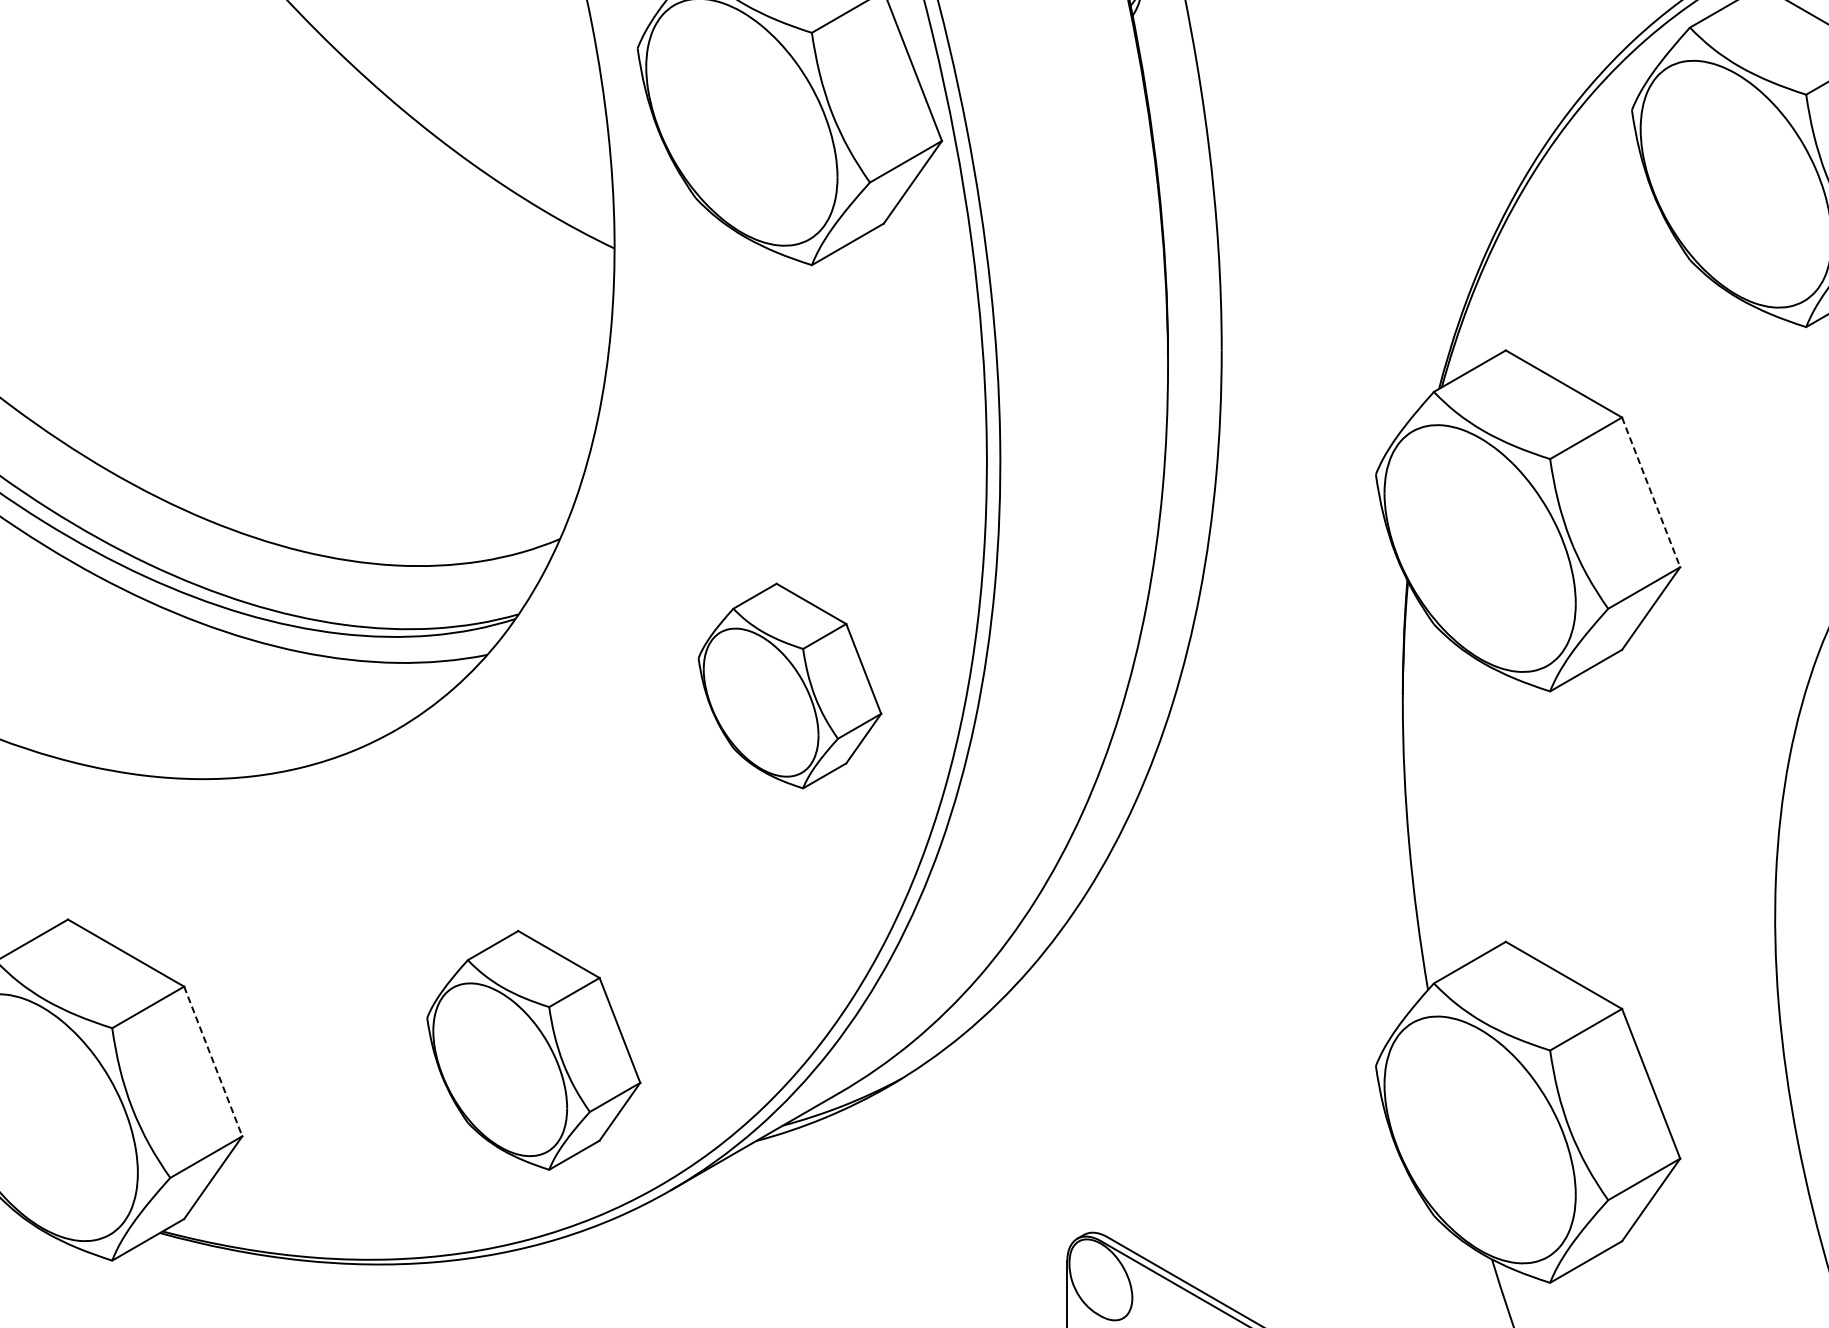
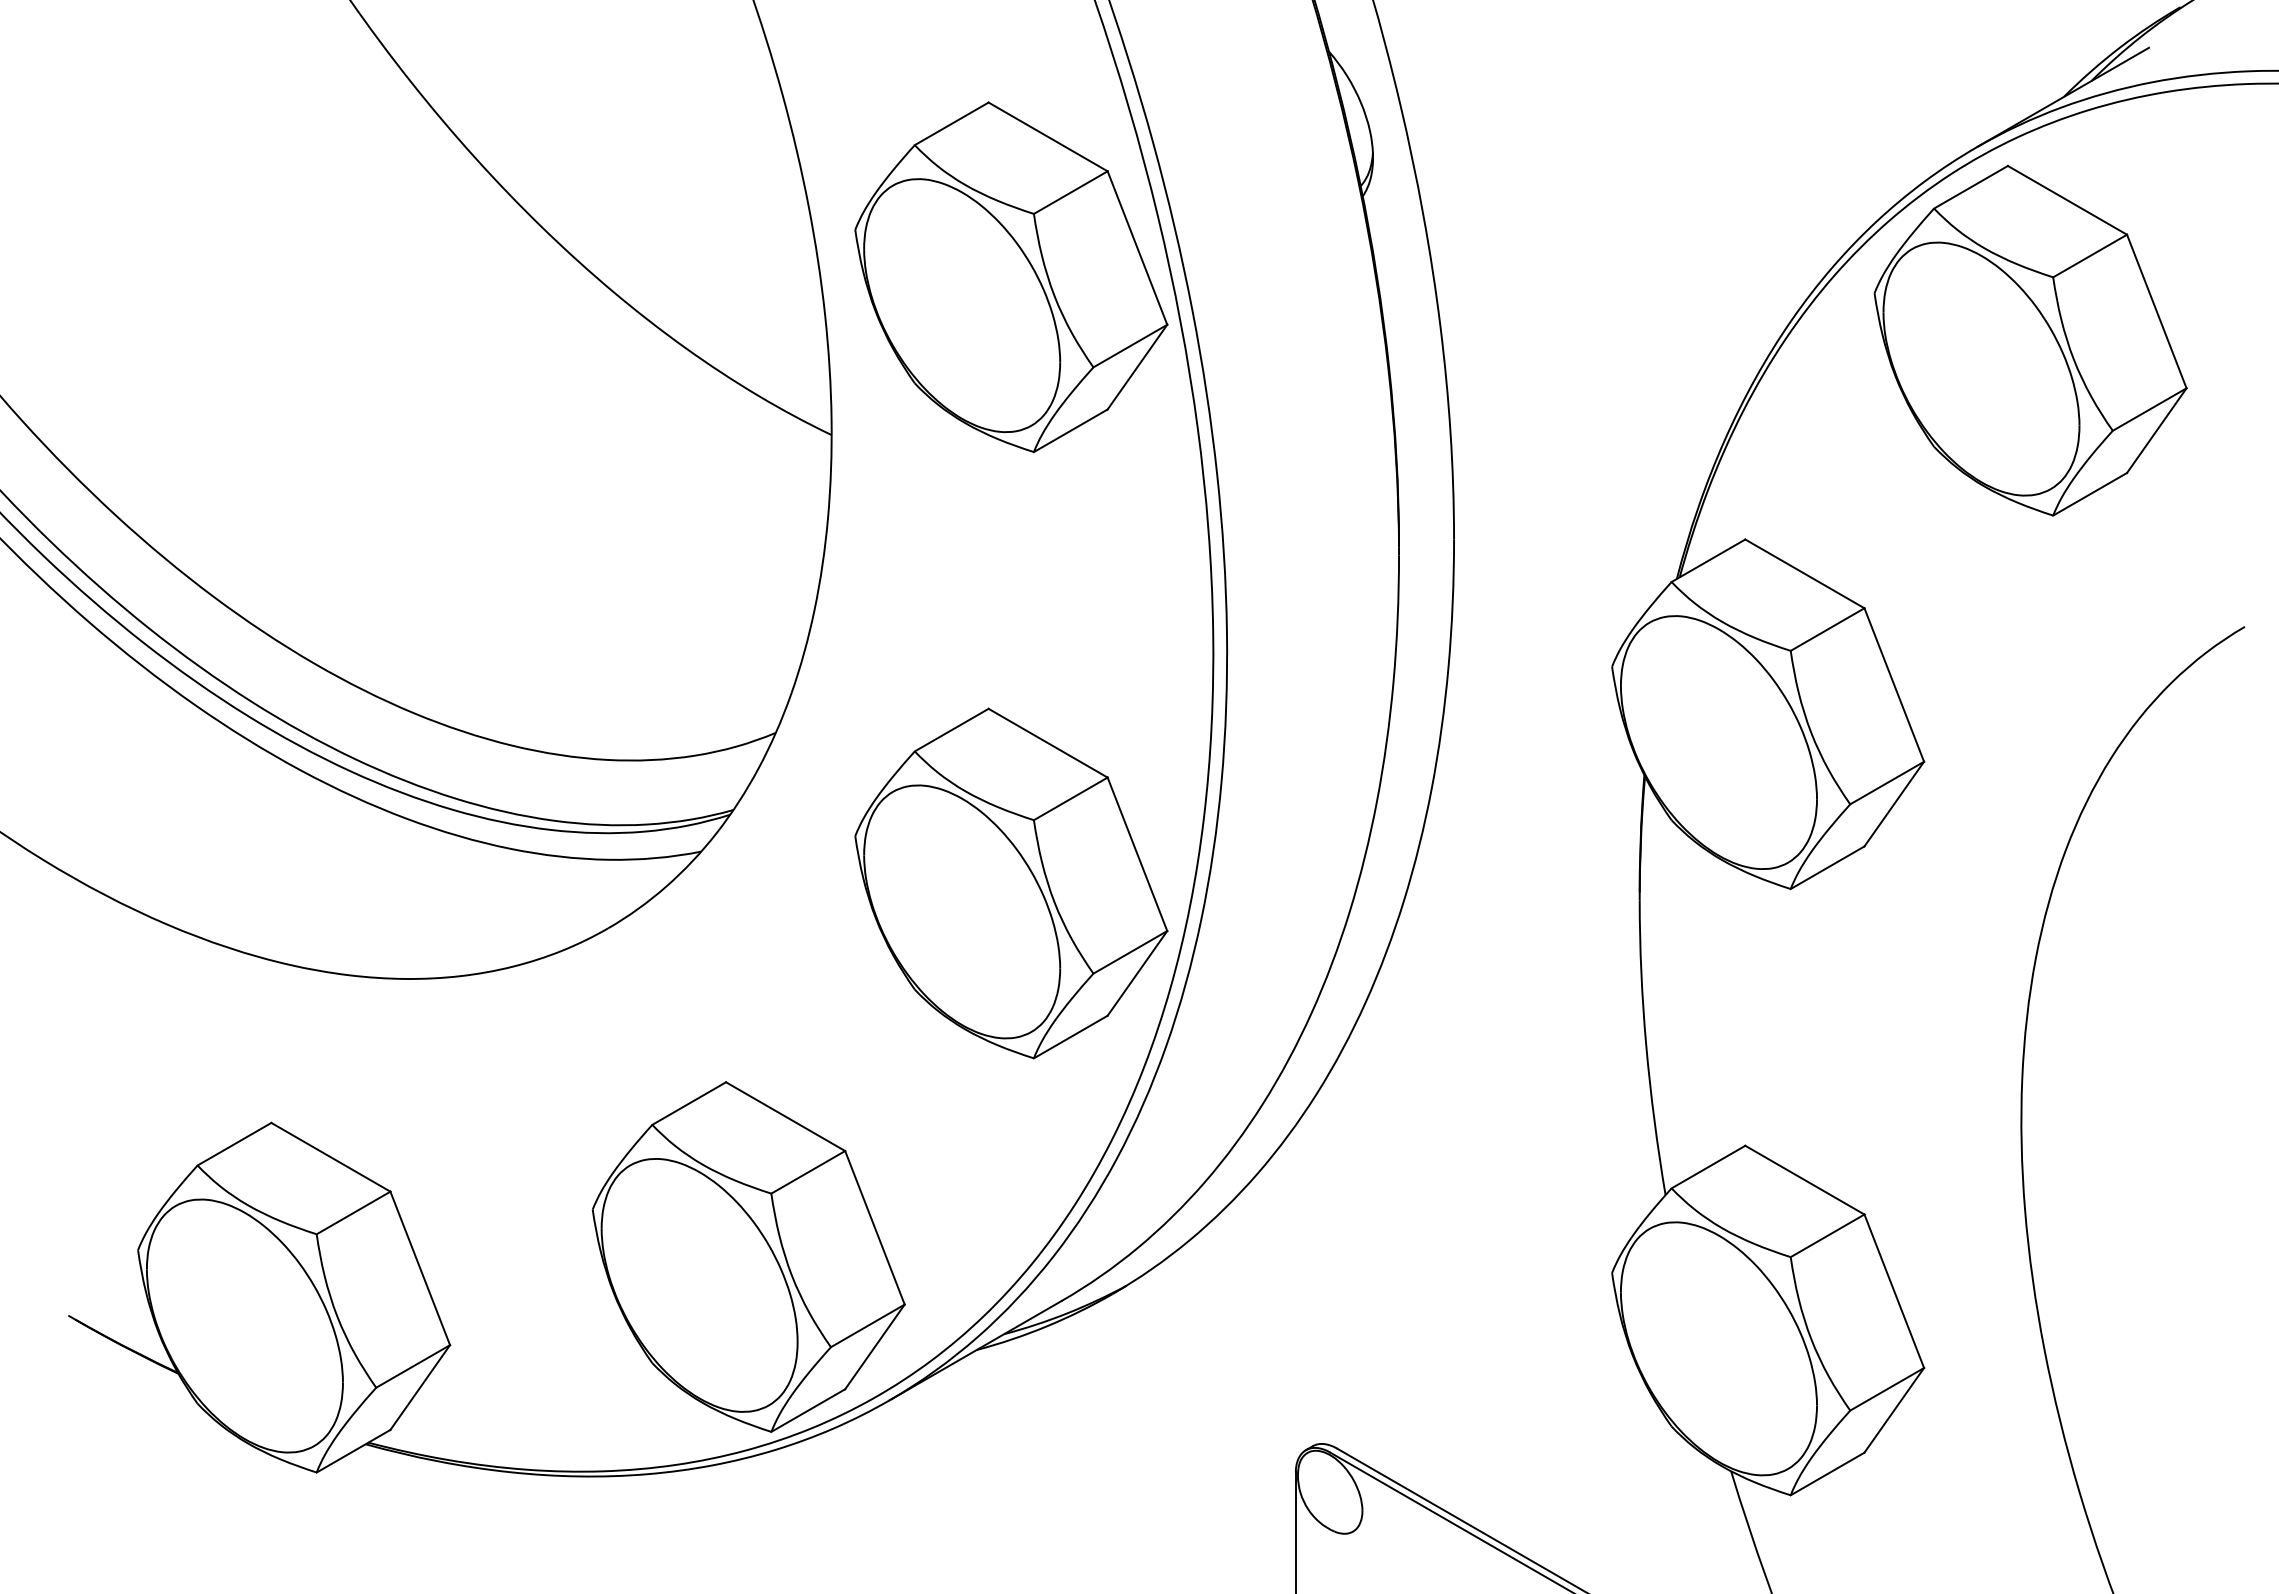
line: (1651, 492) -> (1894, 685), dashed -> solid
part: (790, 686) -> (1011, 883), size x1.67
part: (533, 1049) -> (748, 1256), size x1.43
line: (213, 1061) -> (420, 1268), dashed -> solid

